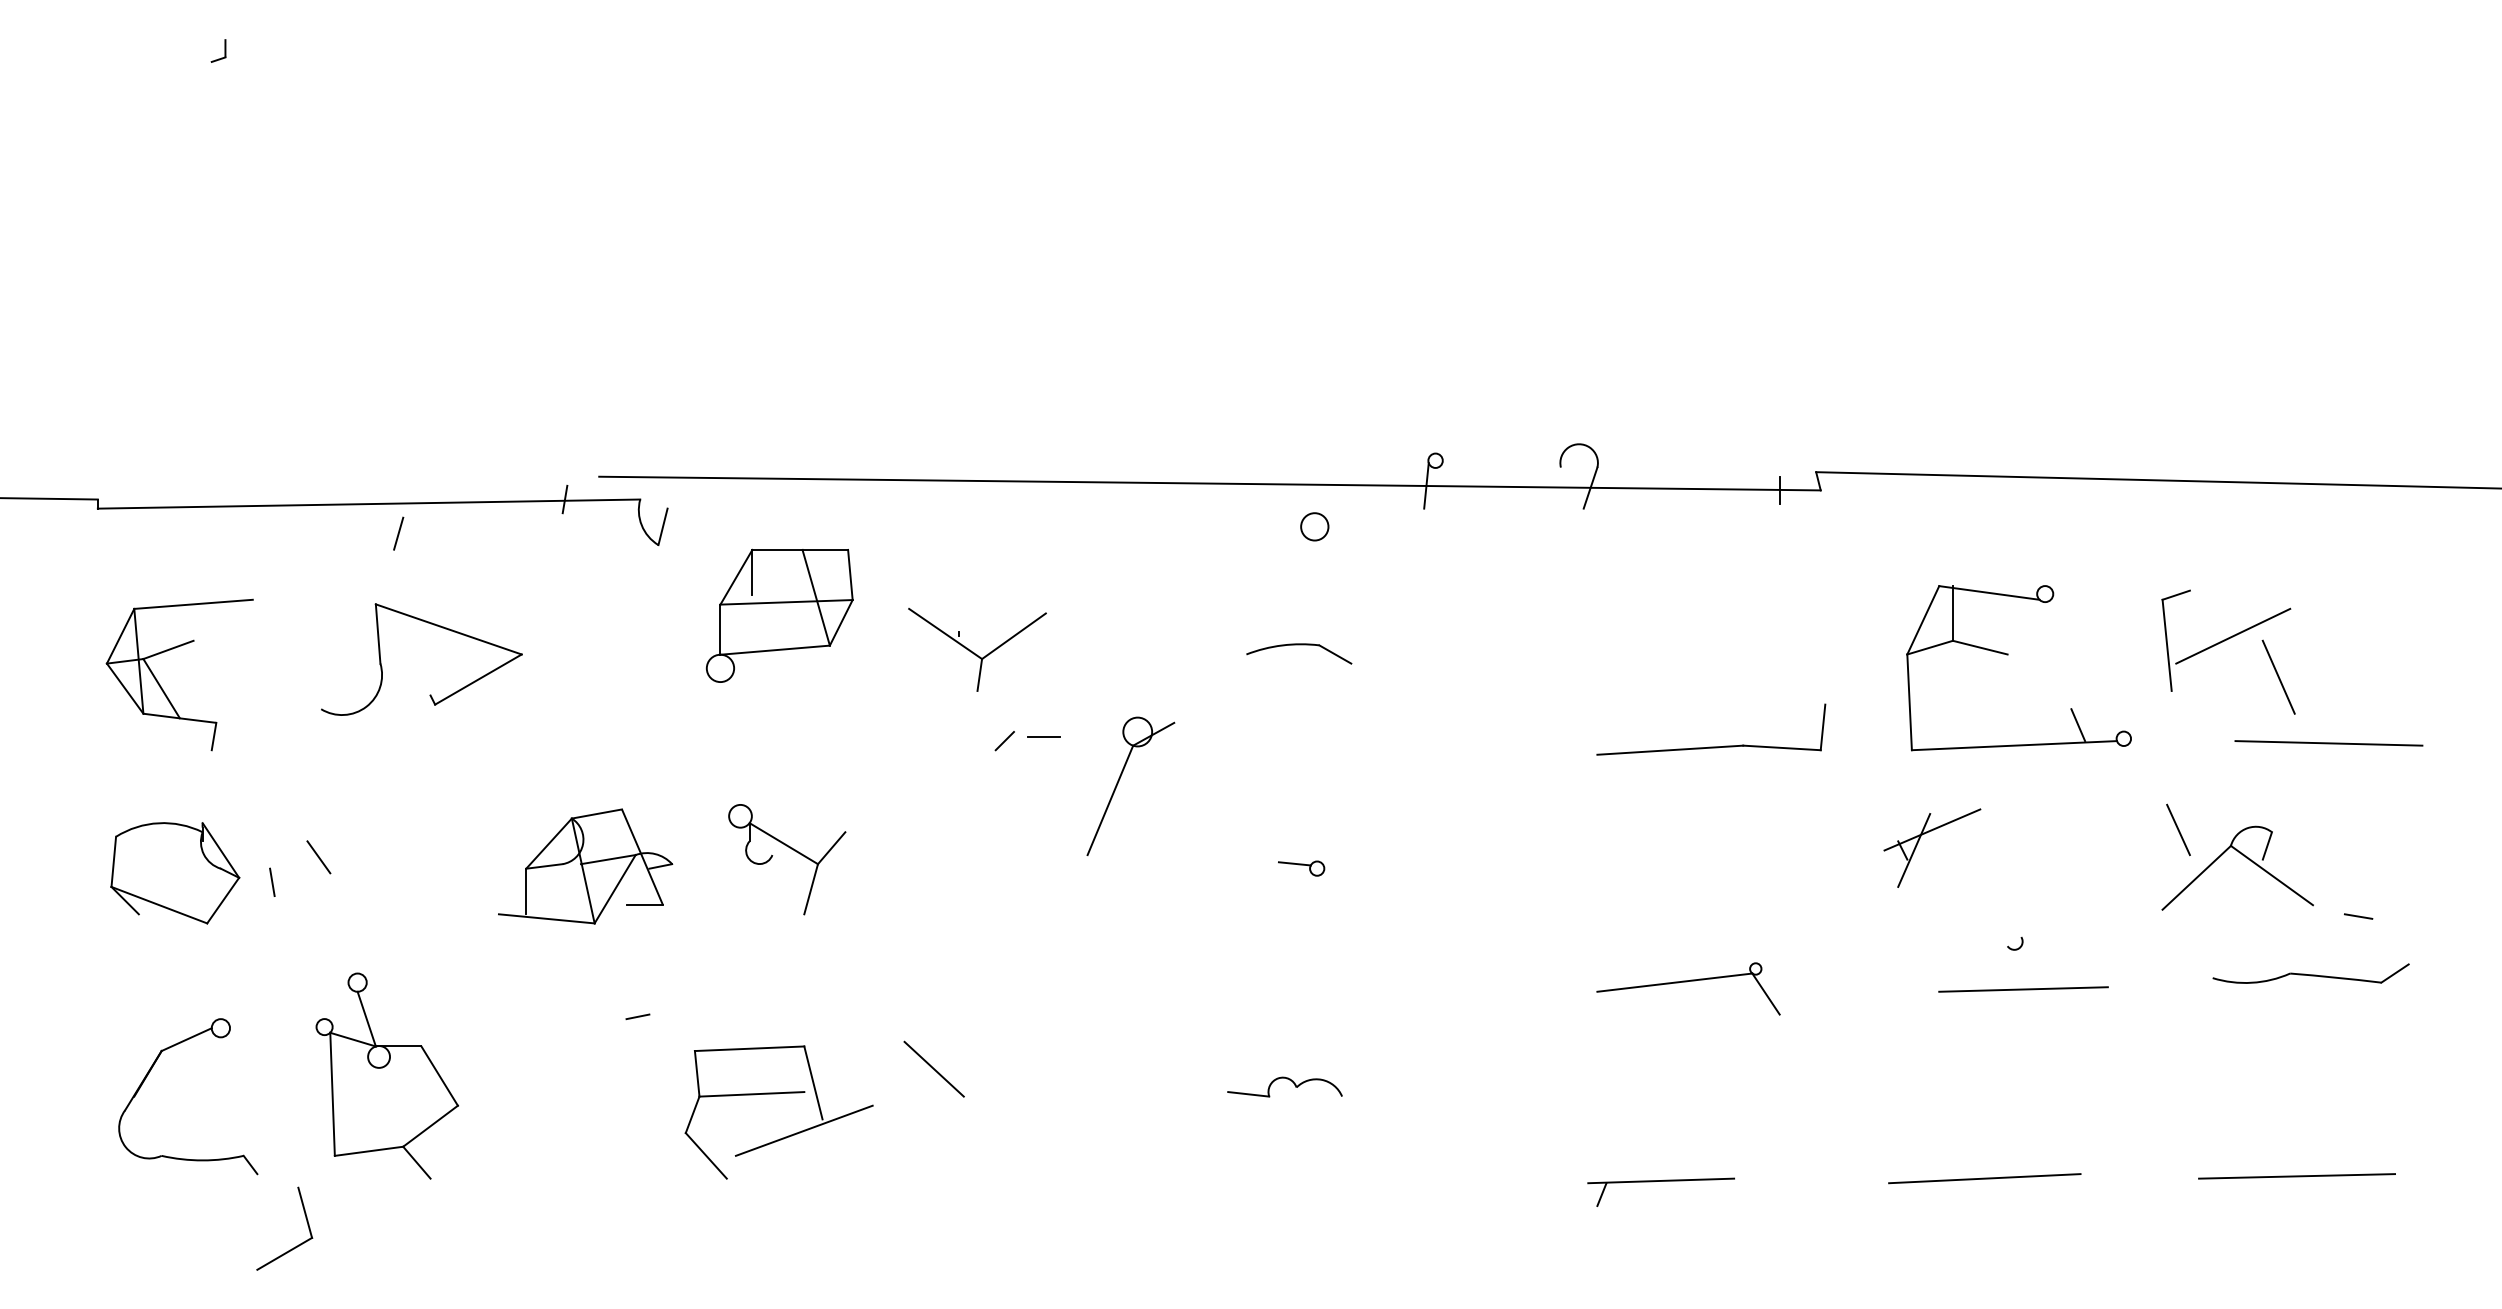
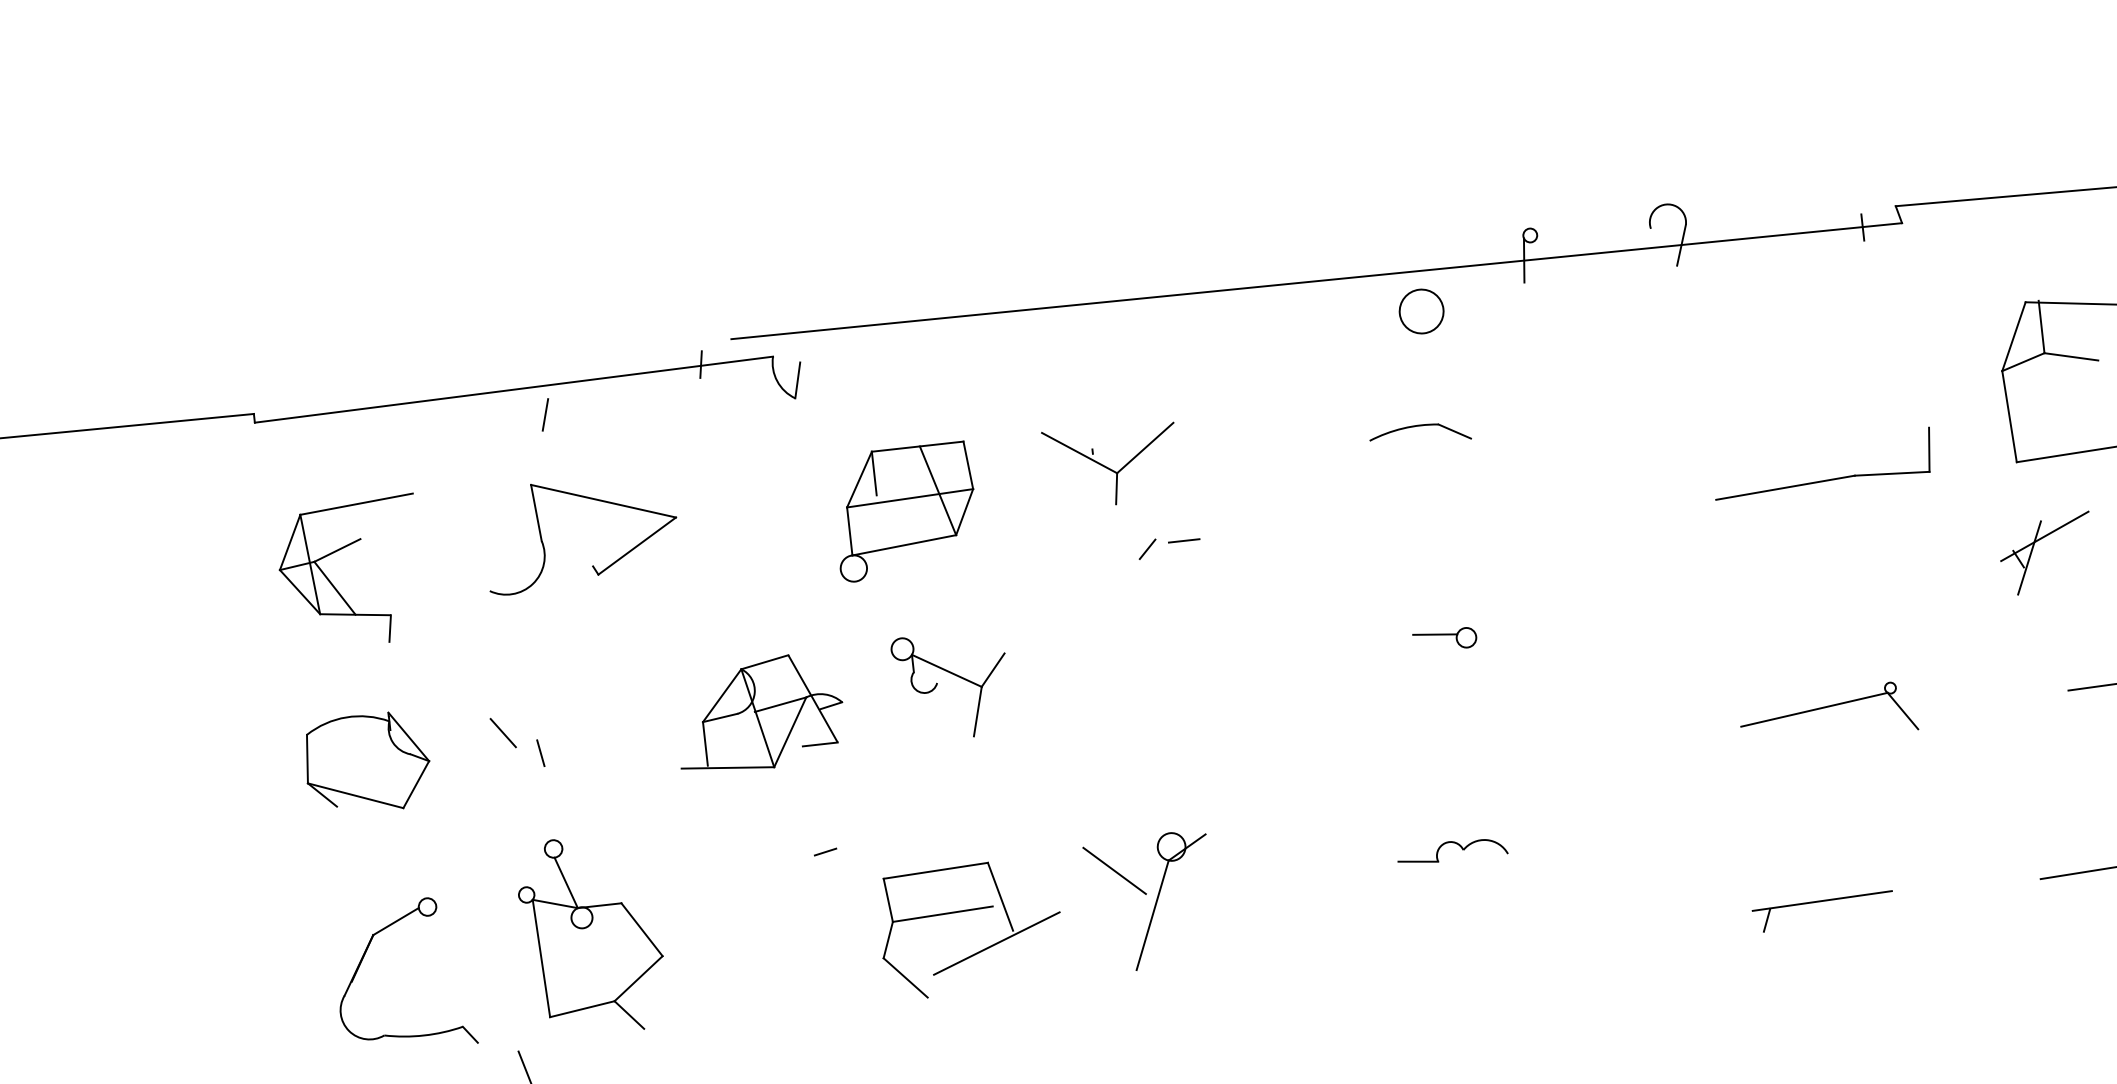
circle: (1314, 526) -> (1421, 311), size x1.67
part: (779, 615) -> (904, 511), moved
part: (1120, 779) -> (1160, 894), moved
part: (1301, 868) -> (1445, 639), size x1.43
line: (272, 881) -> (540, 752), moved

